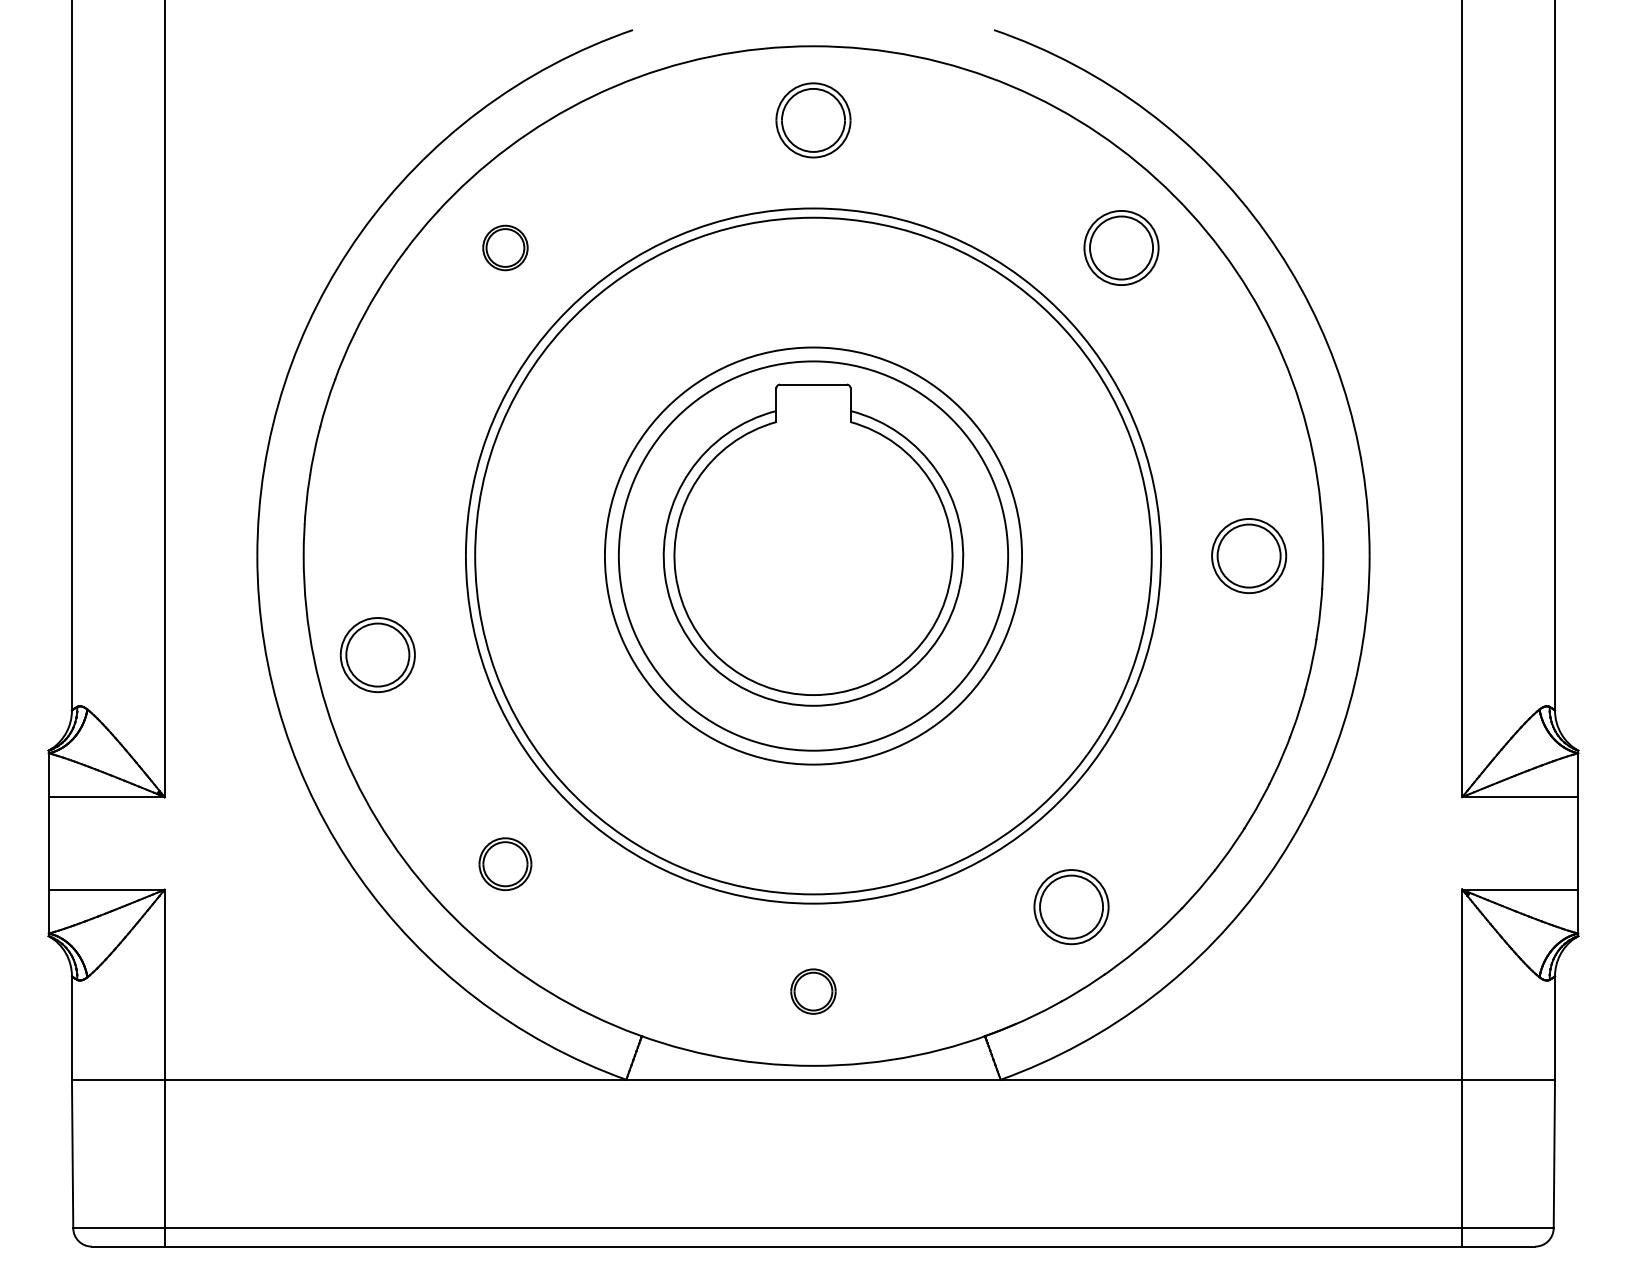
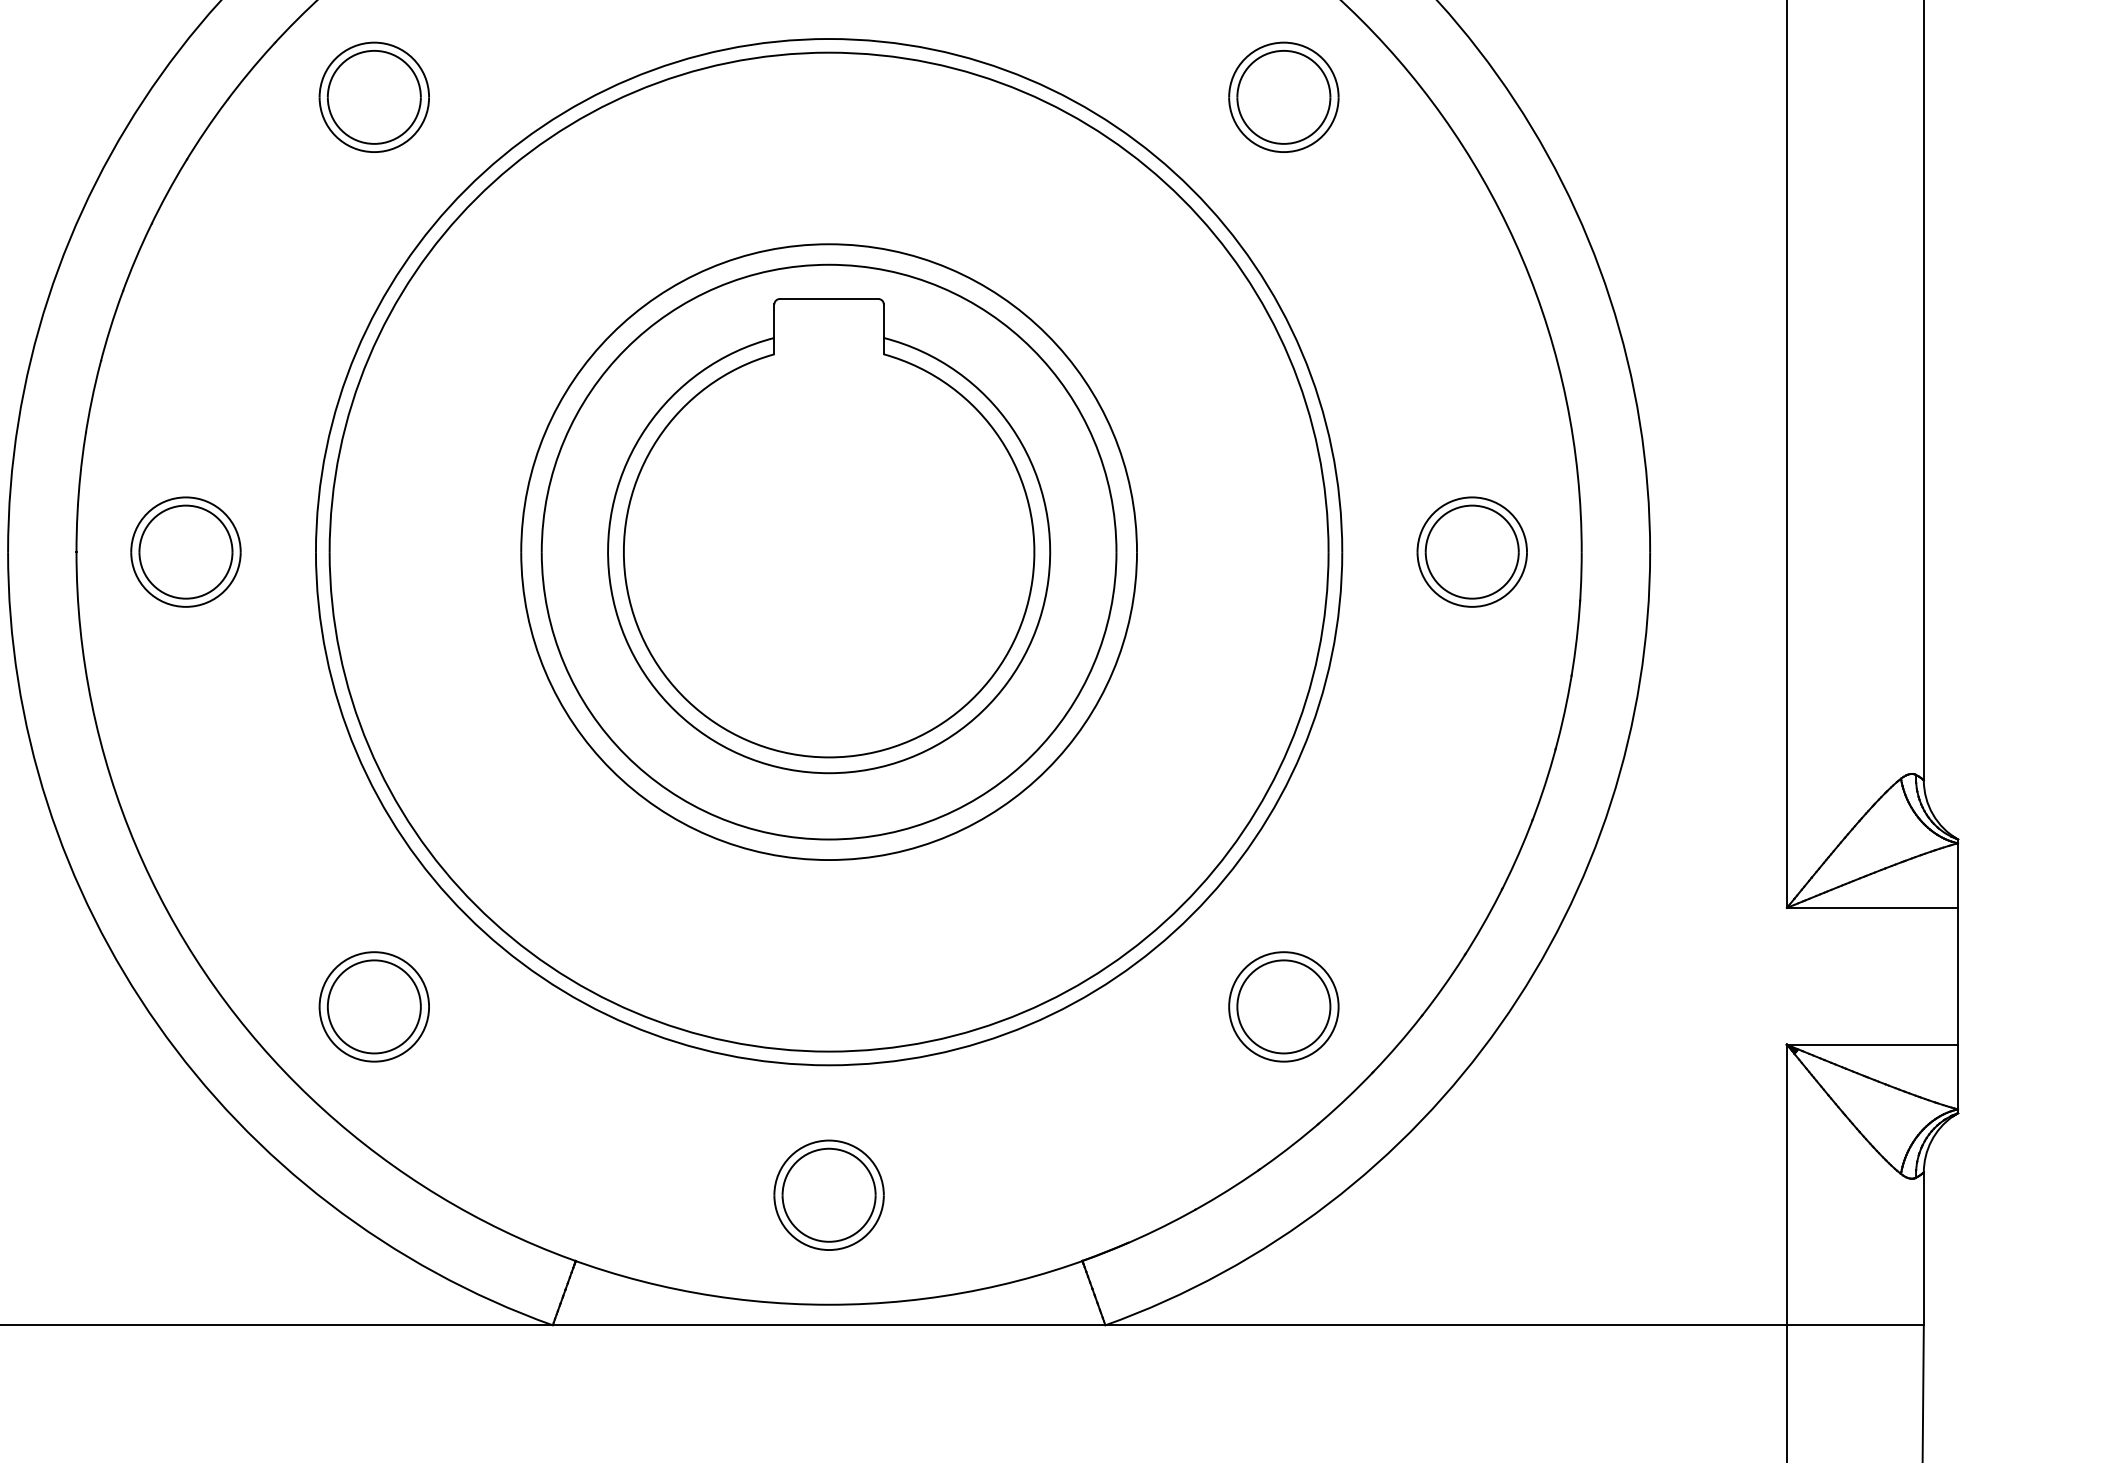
part: (505, 247) -> (374, 96), size x1.67
part: (377, 654) -> (185, 551), moved
part: (505, 864) -> (374, 1007), size x1.43
part: (1071, 907) -> (1283, 1007), moved
part: (813, 991) -> (829, 1194), size x1.67

